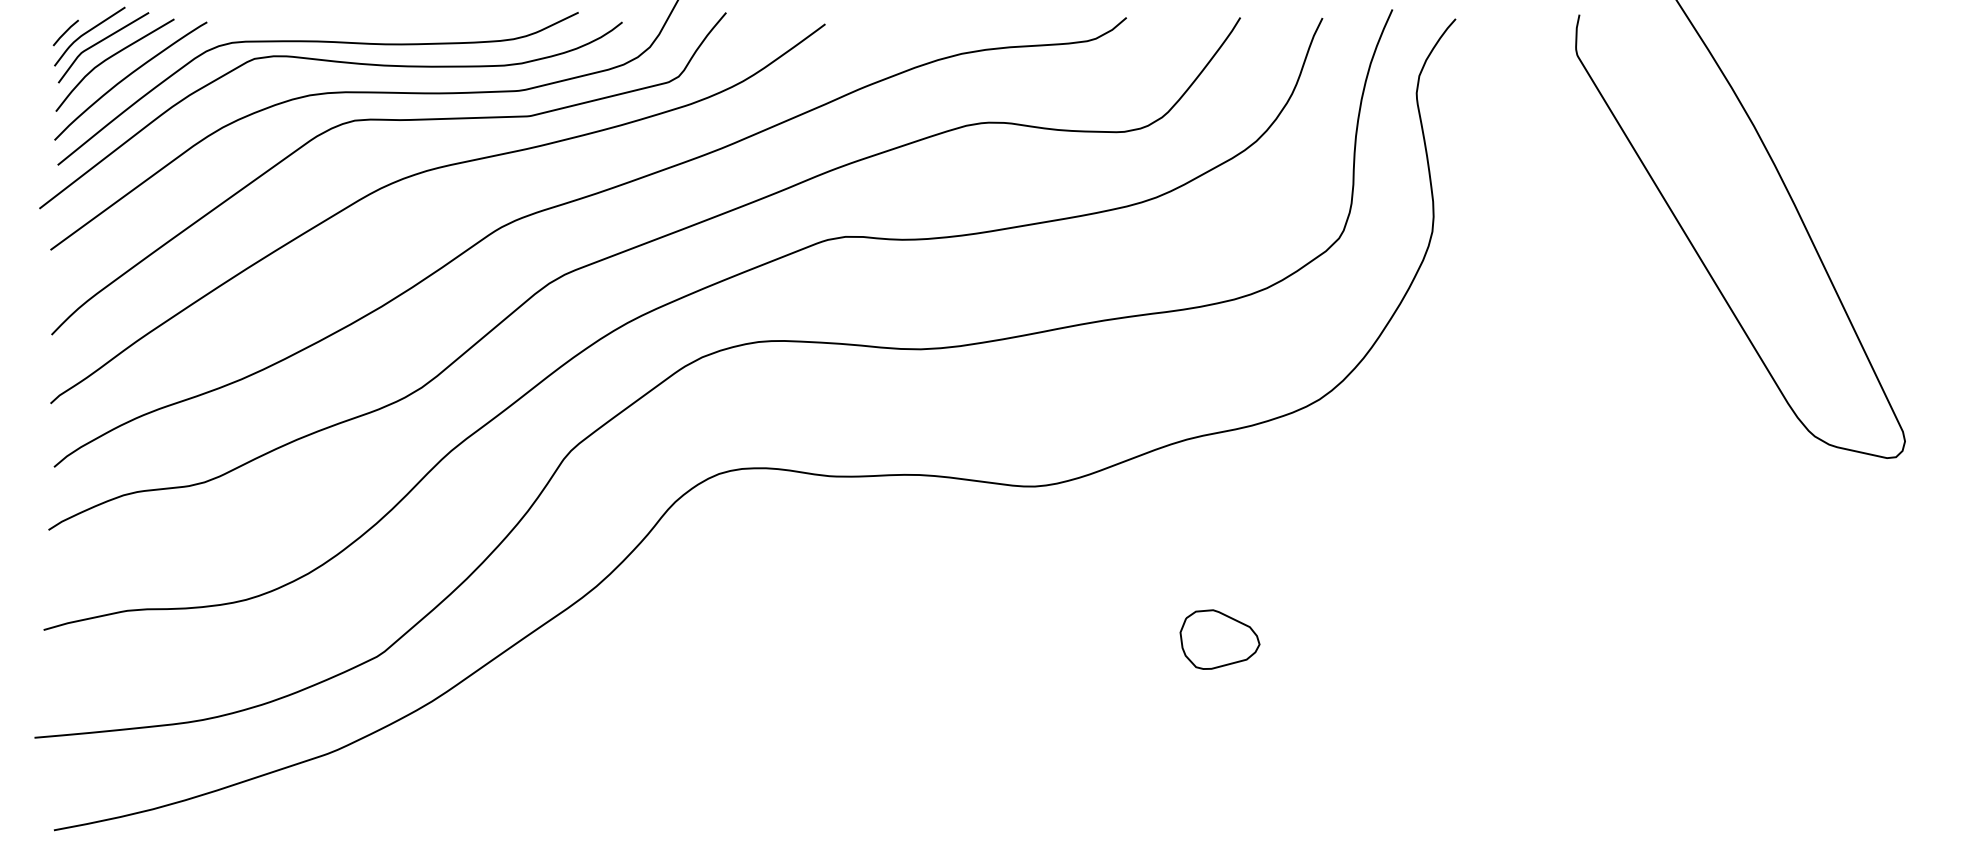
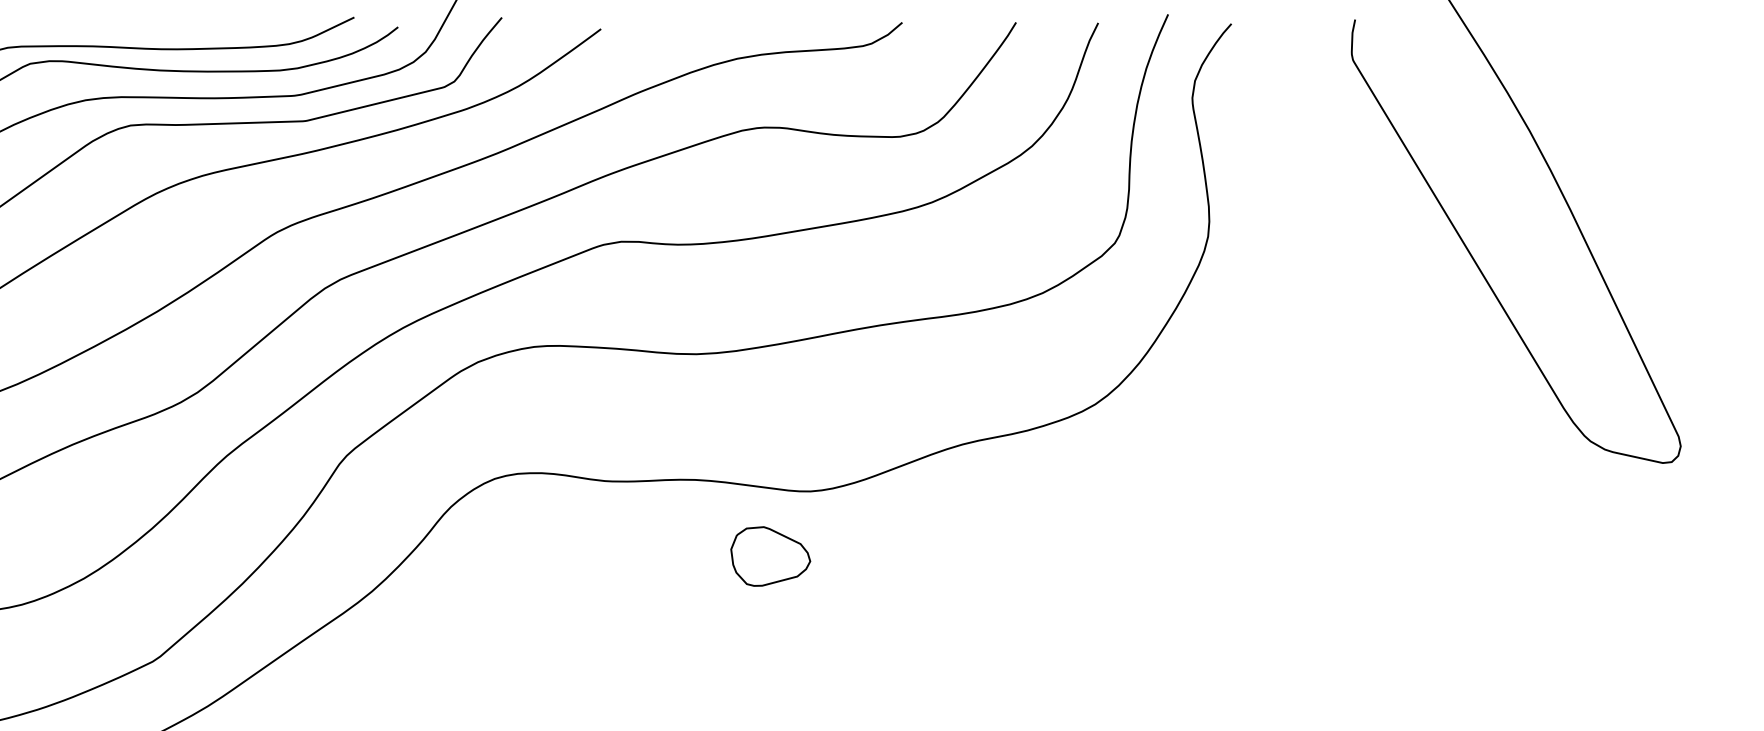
part: (1219, 639) -> (770, 556), moved

